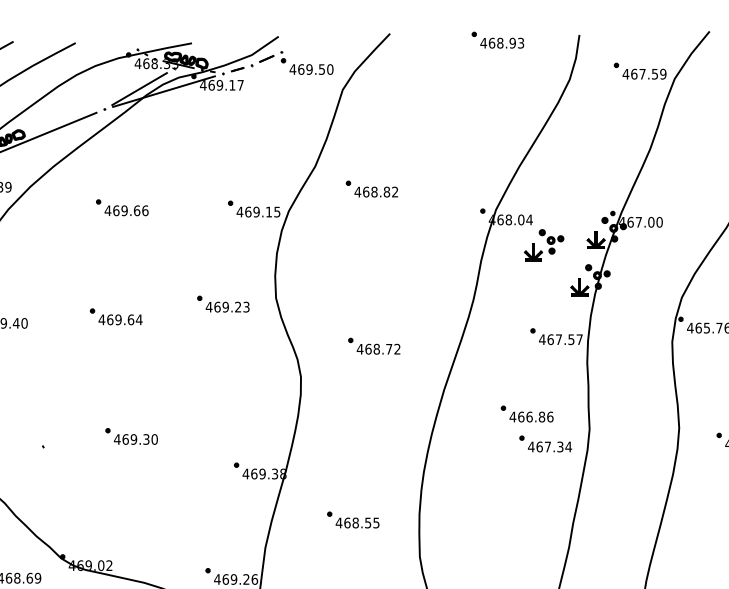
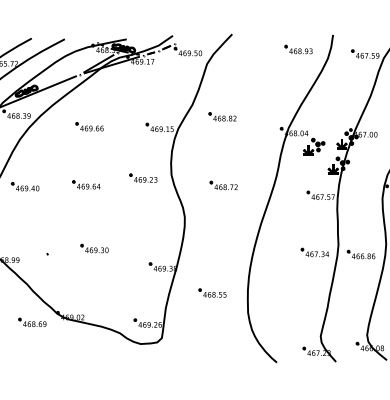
part: (497, 39) -> (298, 49), moved
part: (373, 345) -> (223, 185), moved
part: (525, 413) -> (360, 254), moved

